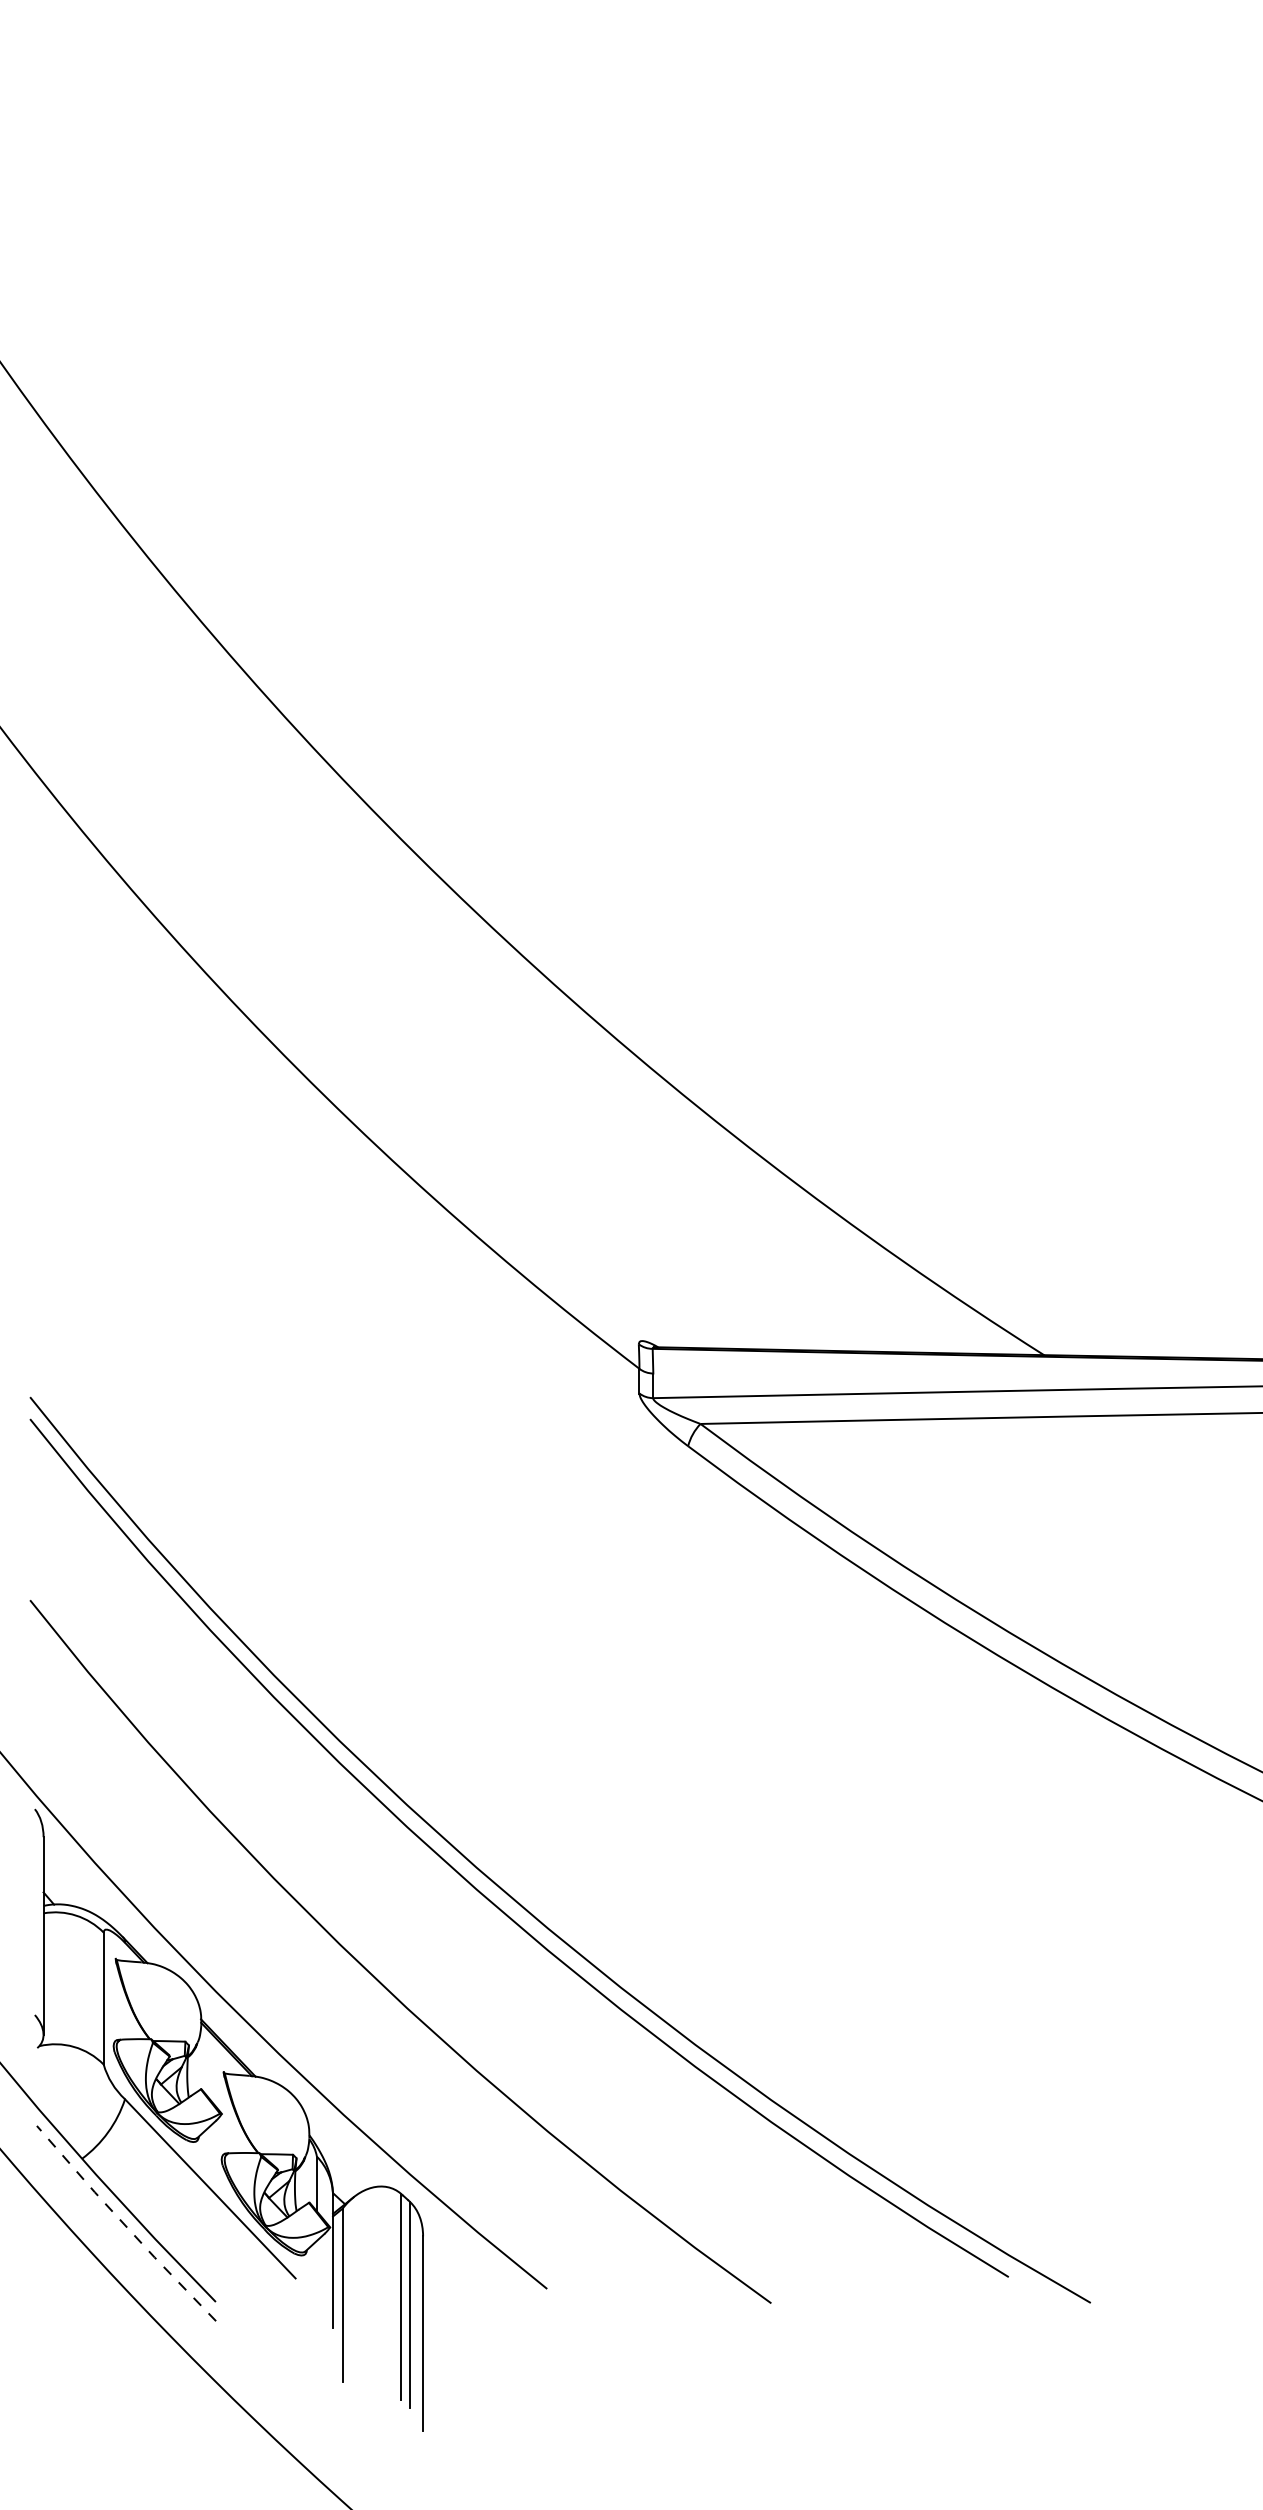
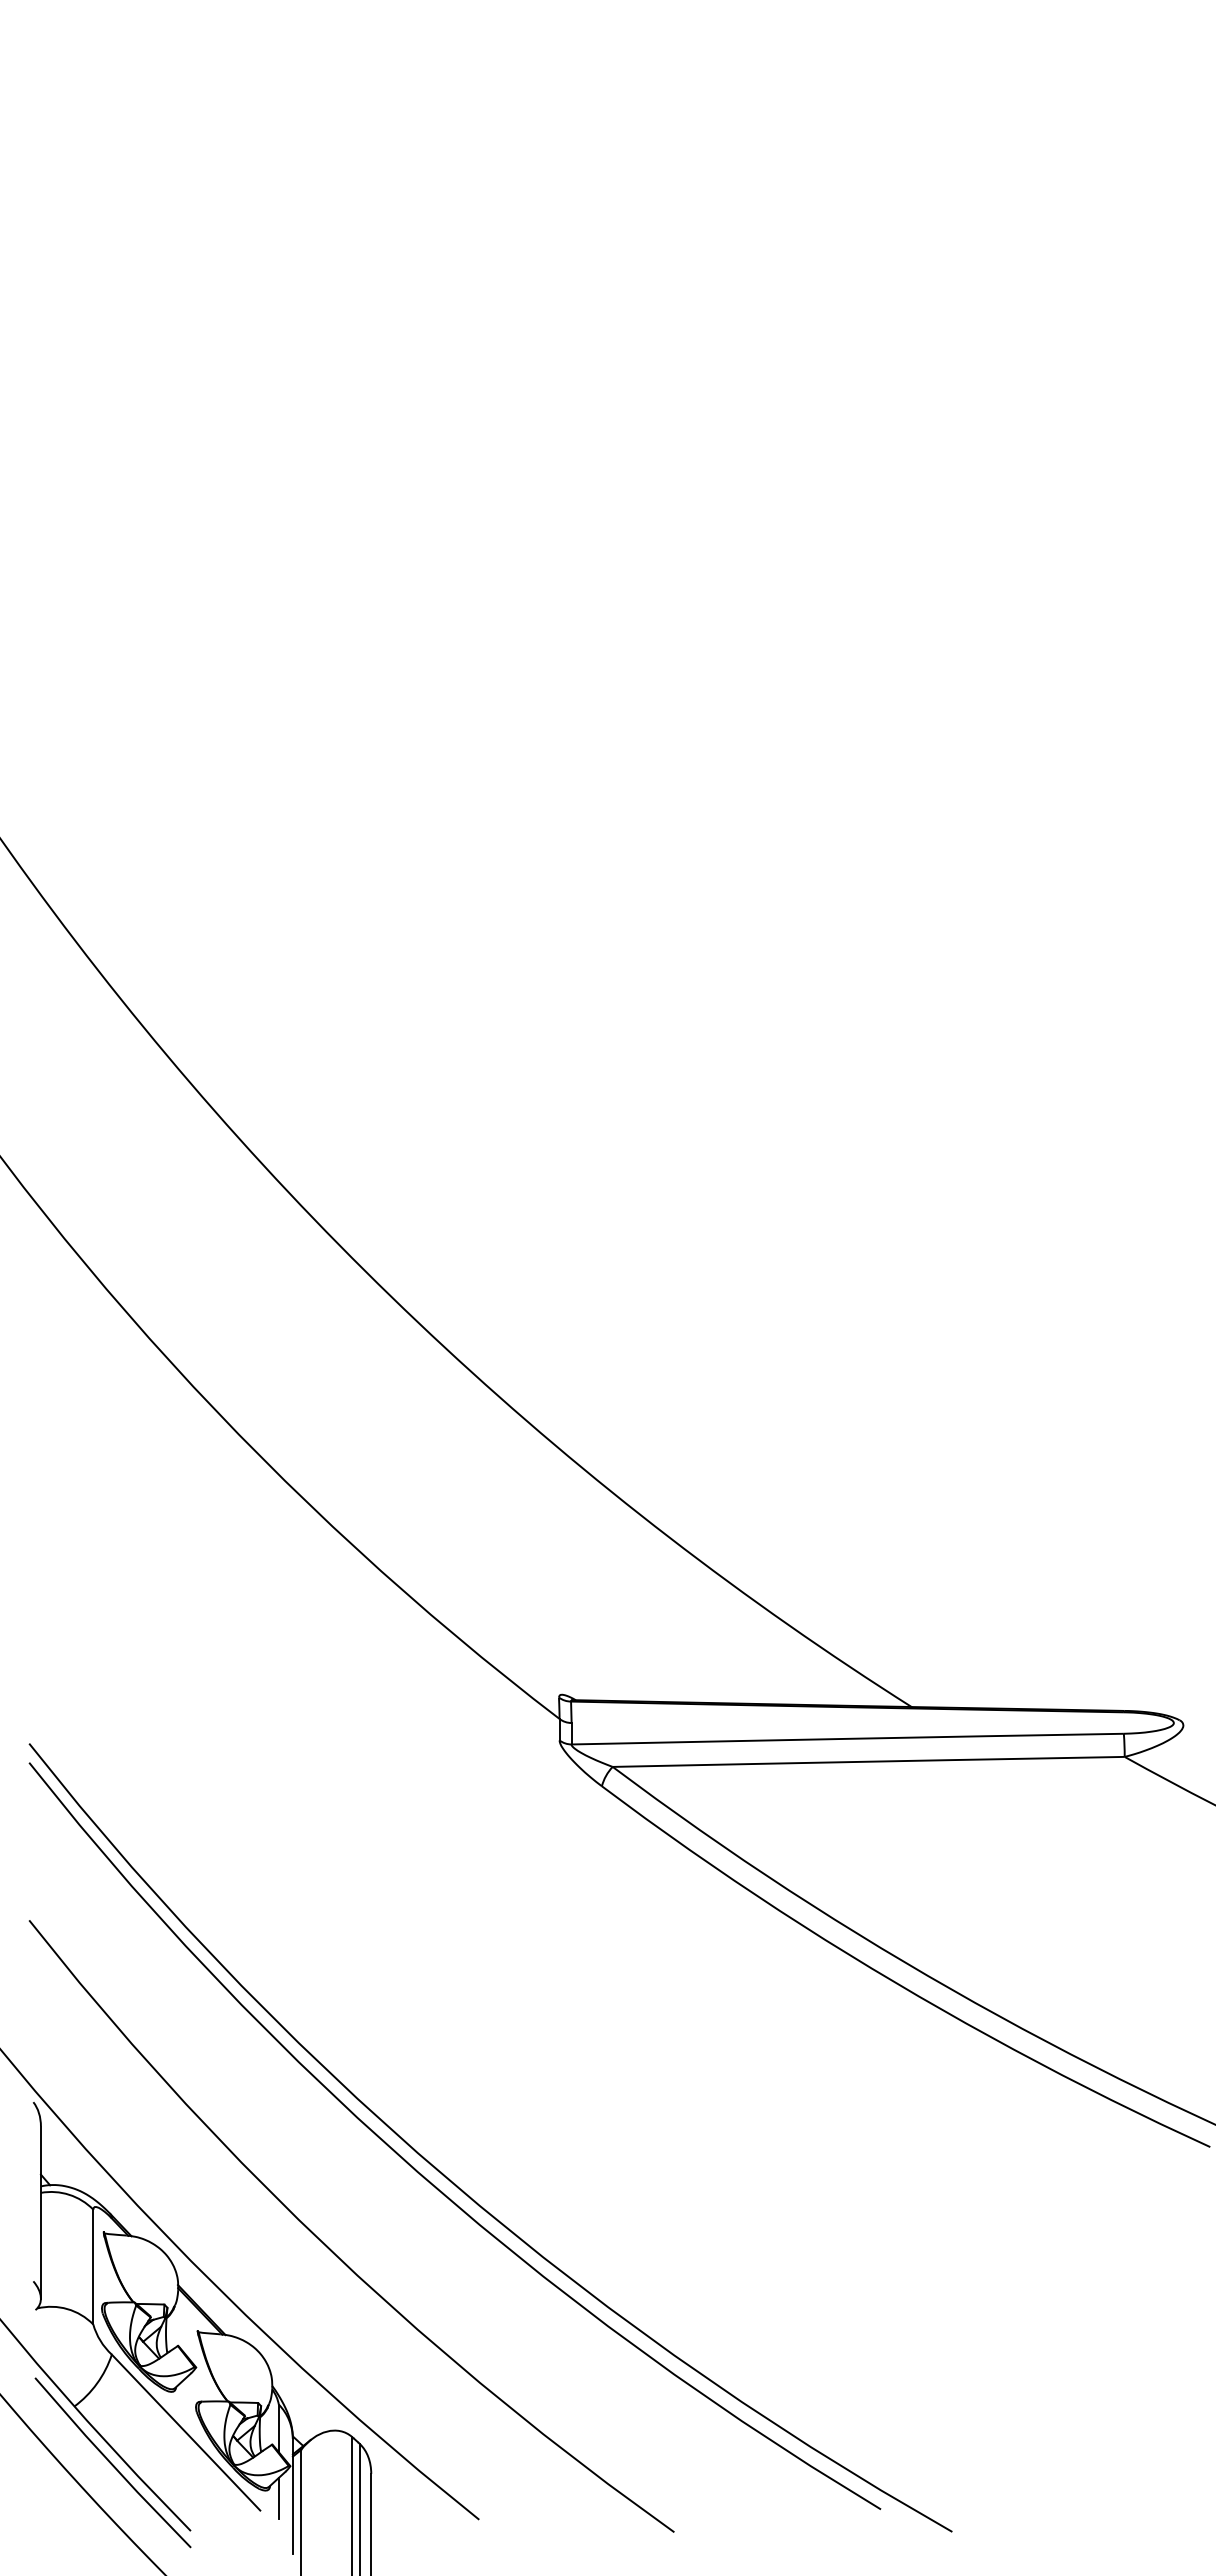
line: (124, 2225) -> (111, 2464), dashed -> solid
line: (316, 2264) -> (278, 2498), added

